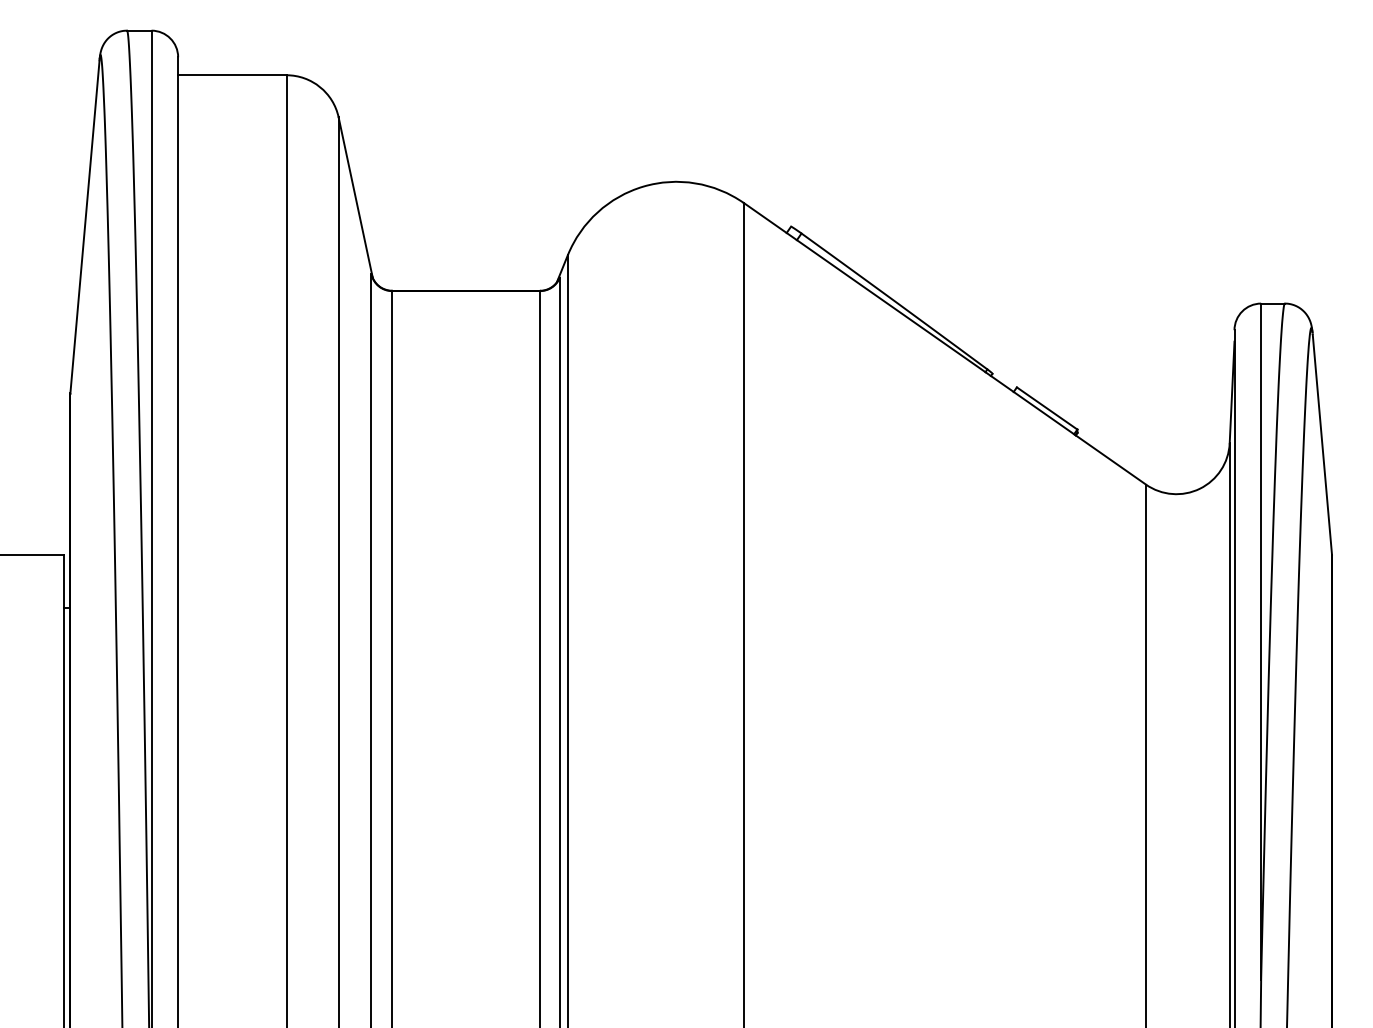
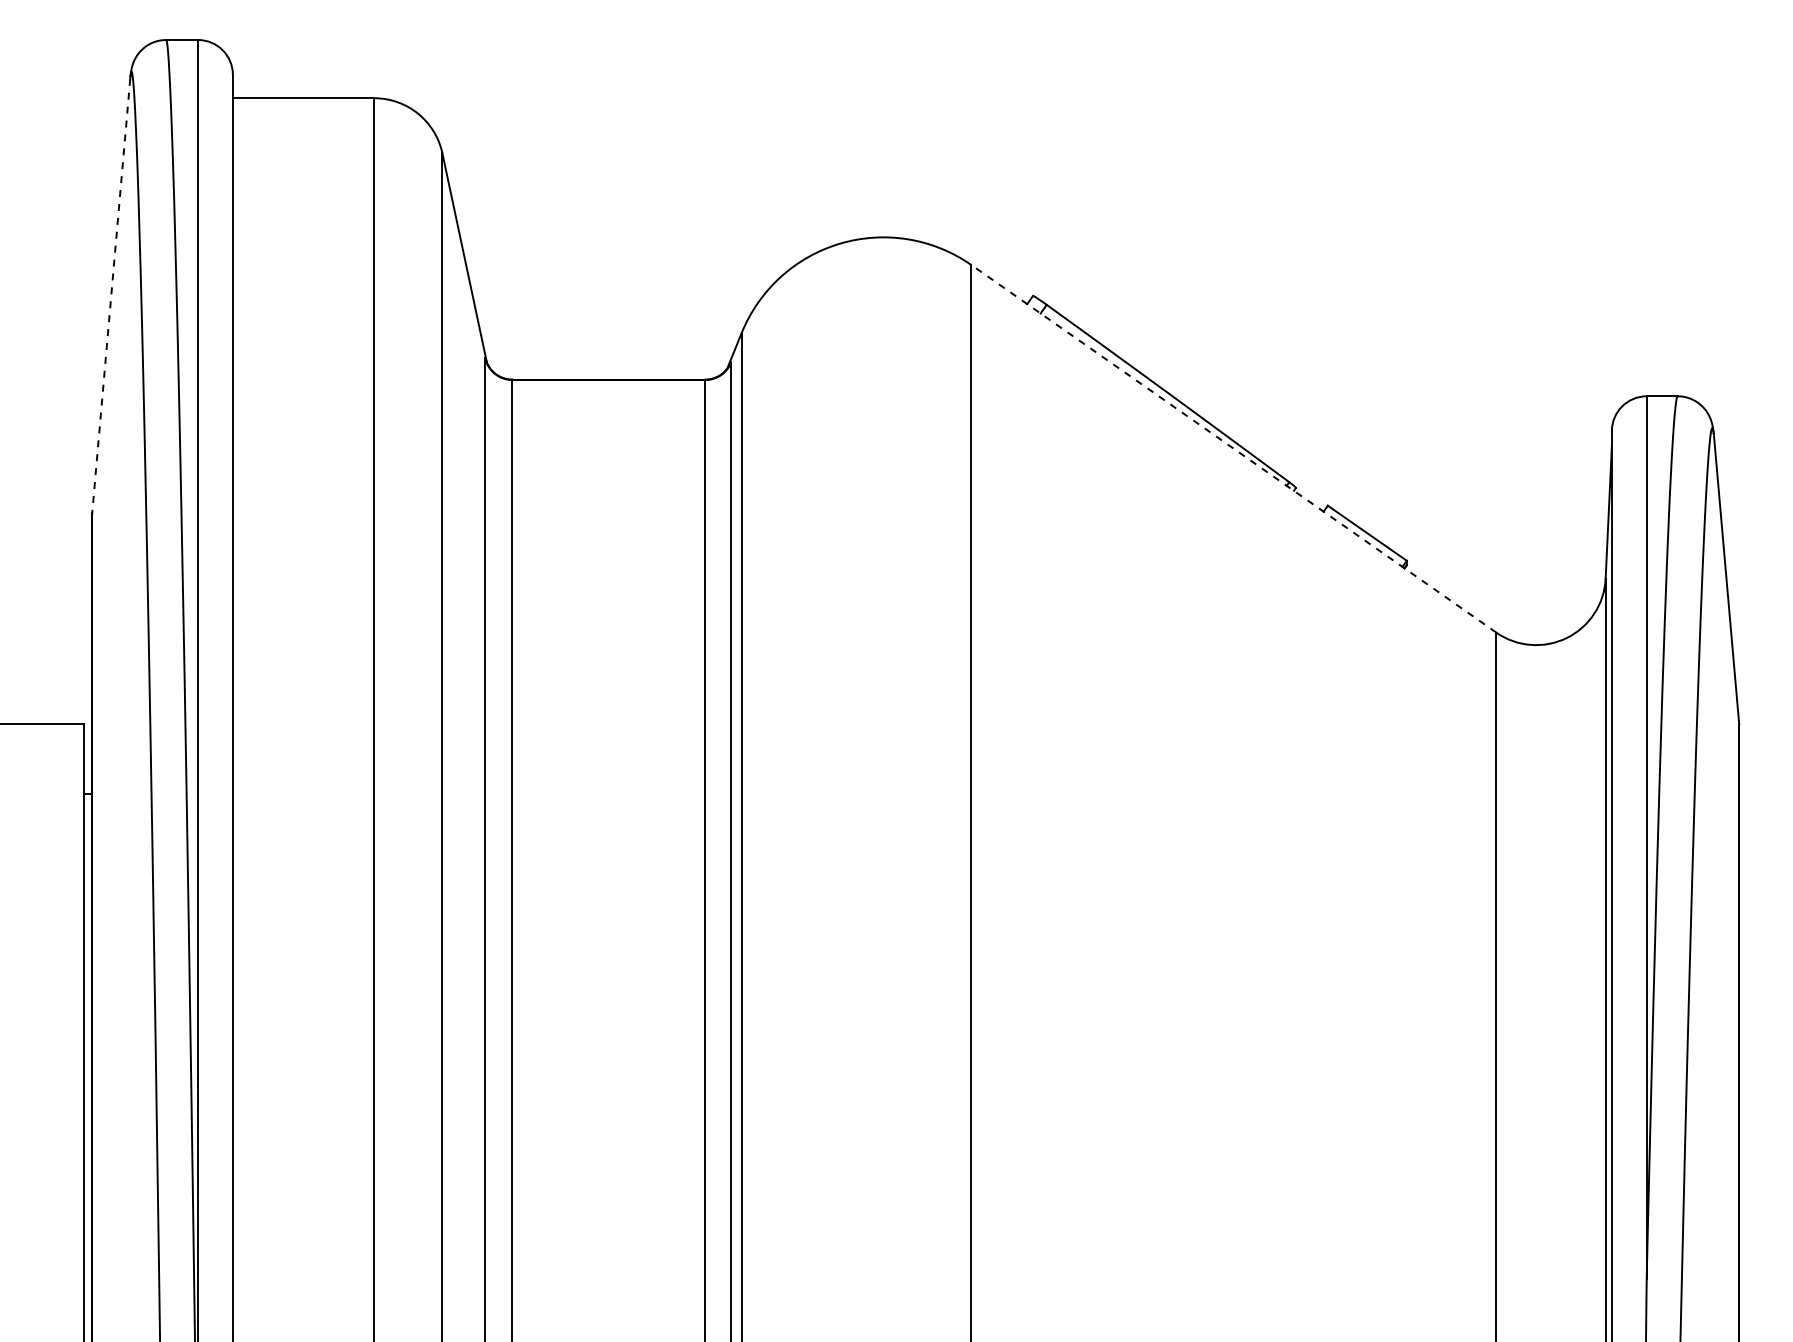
line: (85, 227) -> (111, 296), solid -> dashed
line: (944, 343) -> (1233, 448), solid -> dashed

